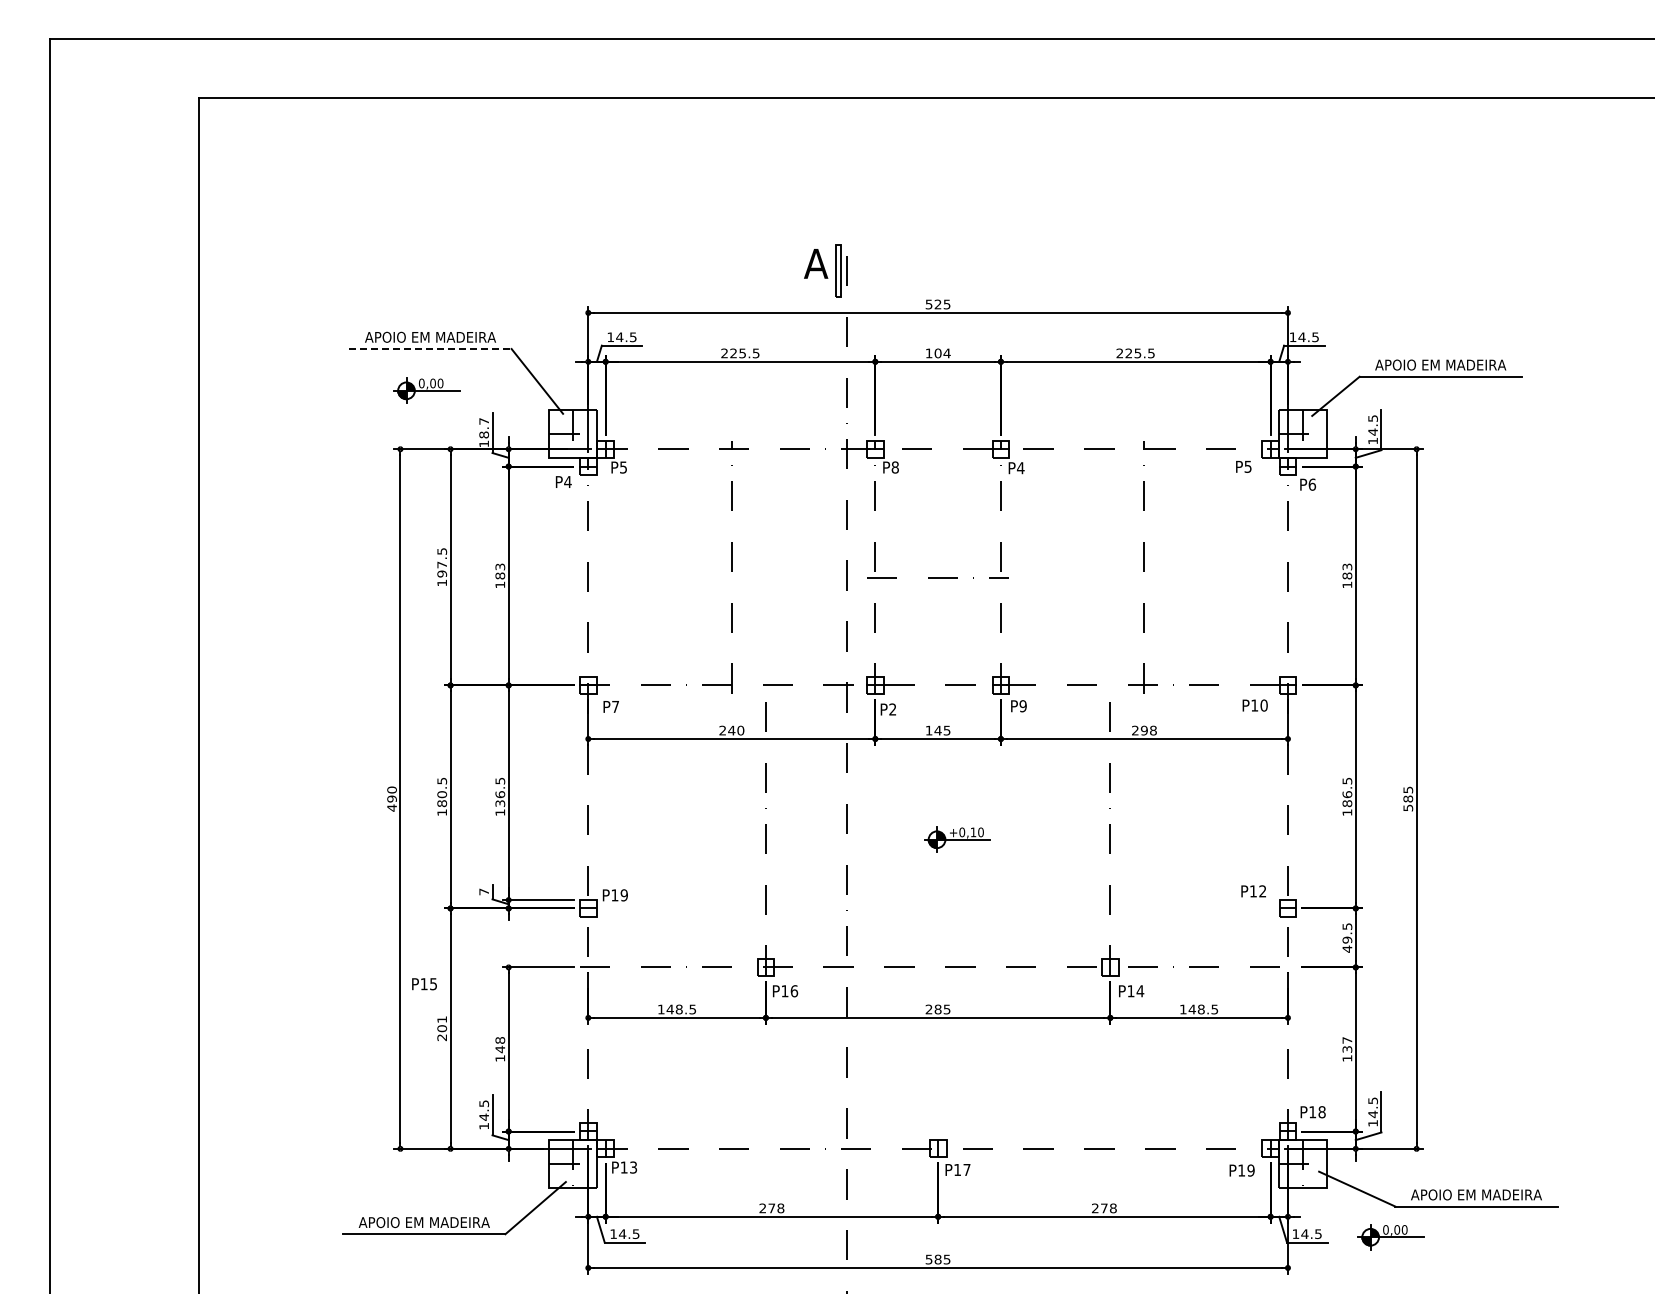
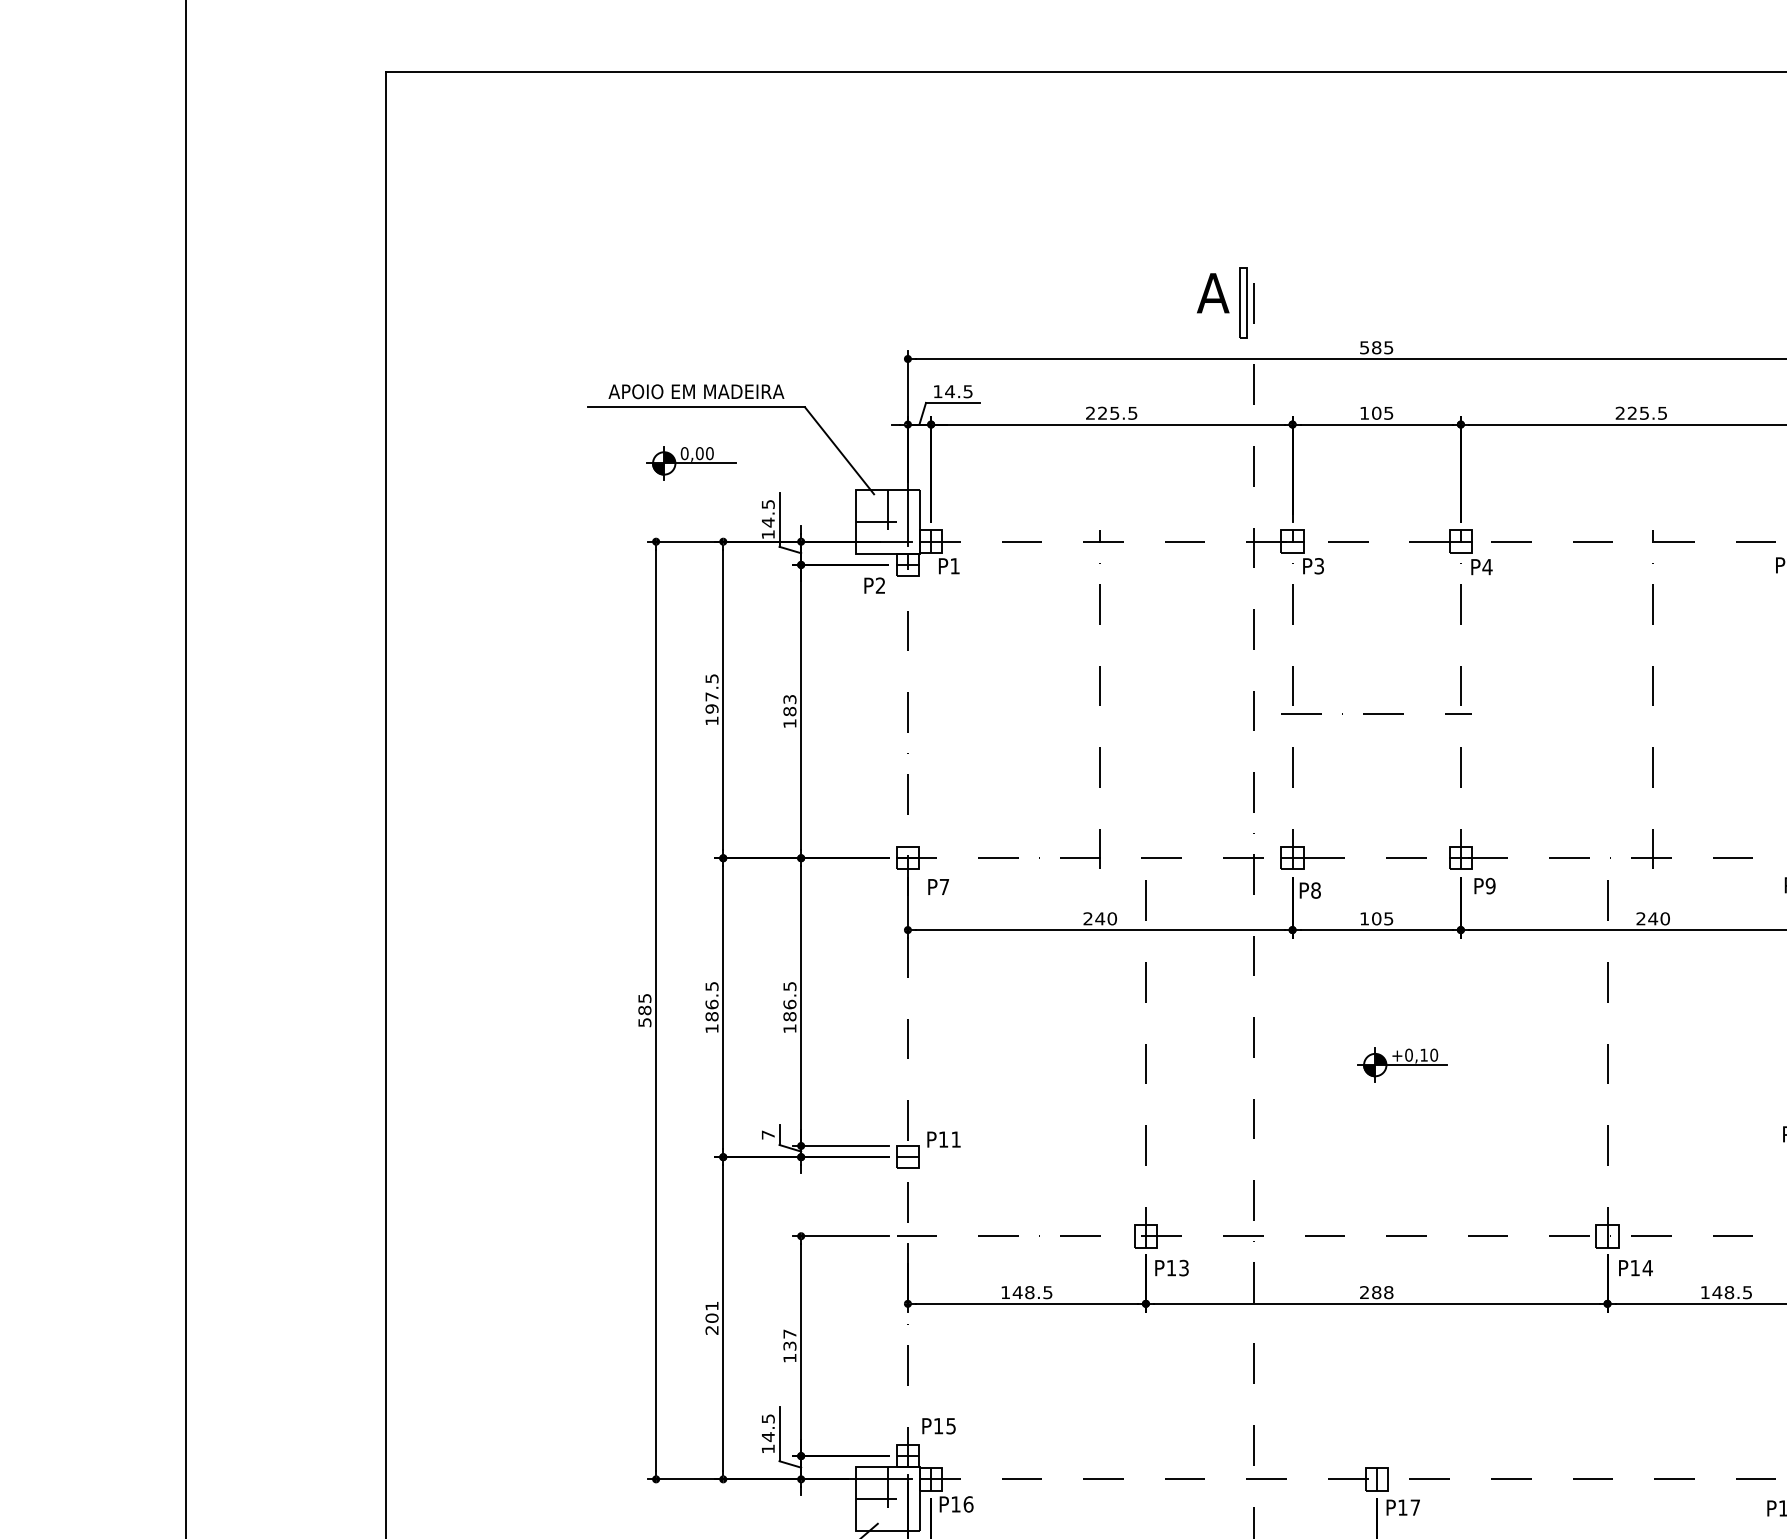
text: (937, 304) -> (1375, 347), 525 -> 585
line: (431, 349) -> (697, 408), dashed -> solid
text: (946, 353) -> (1387, 413), 104 -> 105
text: (484, 428) -> (768, 513), 18.7 -> 14.5
text: (623, 467) -> (955, 566), P5 -> P1
text: (894, 467) -> (1318, 566), P8 -> P3
text: (567, 481) -> (879, 584), P4 -> P2
text: (892, 709) -> (1315, 890), P2 -> P8
text: (937, 730) -> (1375, 918), 145 -> 105
text: (1148, 730) -> (1658, 918), 298 -> 240
text: (441, 794) -> (711, 1004), 180.5 -> 186.5
text: (391, 798) -> (644, 1009), 490 -> 585
text: (500, 803) -> (790, 1016), 136.5 -> 186.5
text: (623, 895) -> (955, 1139), P19 -> P11
text: (424, 984) -> (938, 1426), moved
text: (794, 991) -> (1184, 1268), P16 -> P13
text: (946, 1009) -> (1387, 1292), 285 -> 288
text: (500, 1045) -> (790, 1340), 148 -> 137
text: (633, 1167) -> (968, 1504), P13 -> P16

